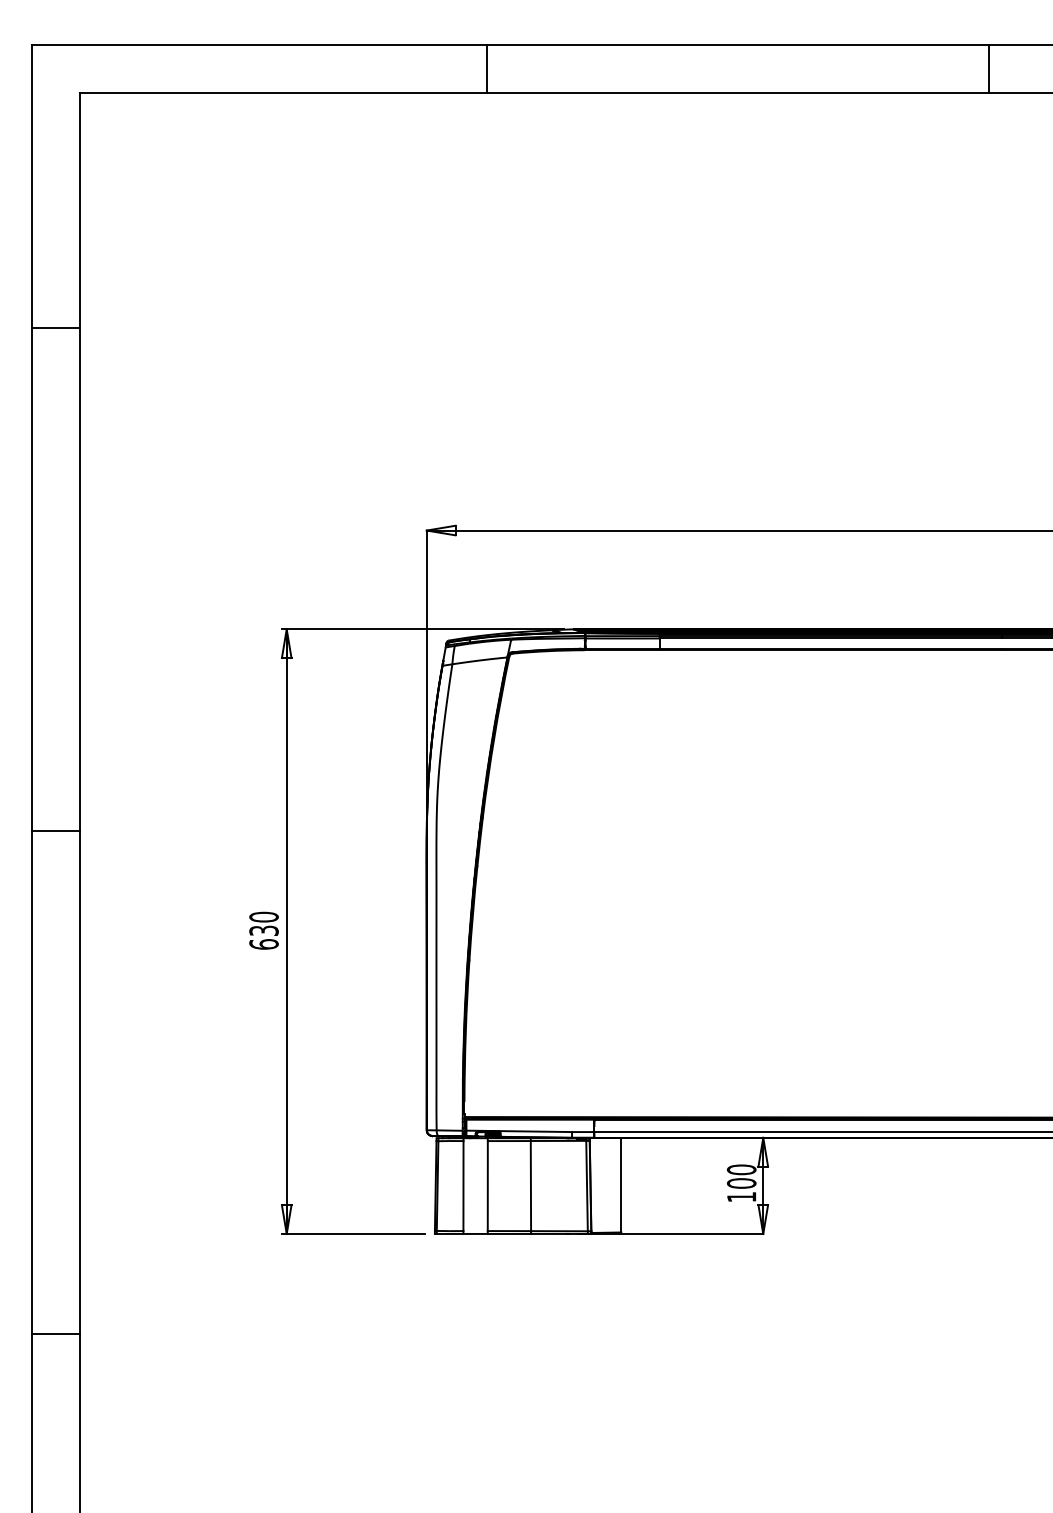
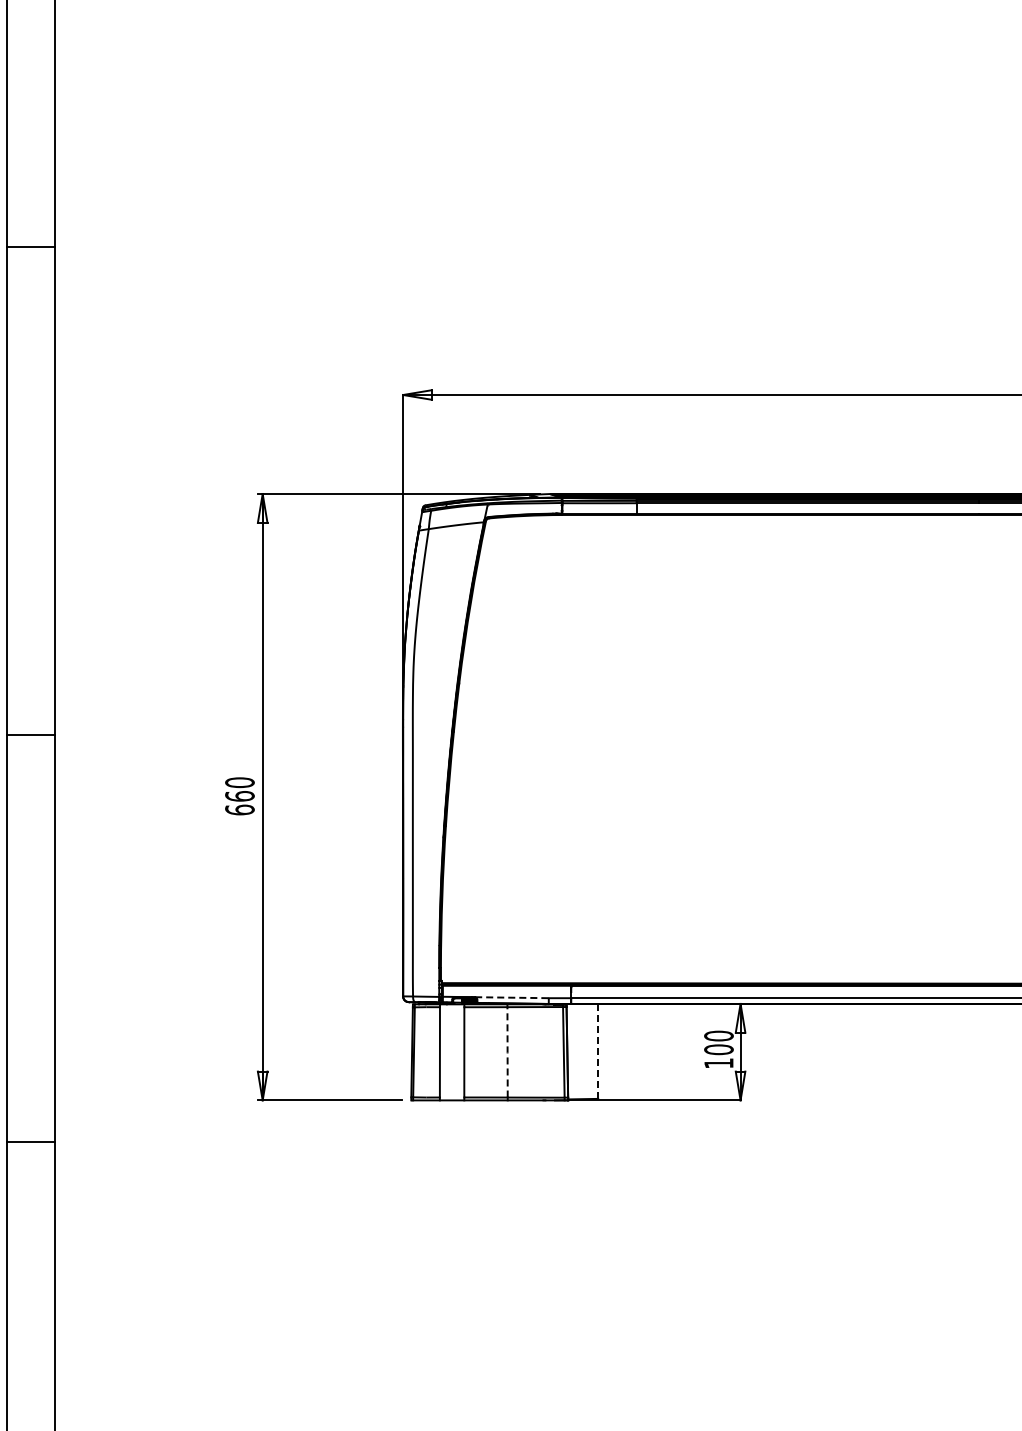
line: (55, 327) -> (30, 246), moved
line: (55, 830) -> (30, 734), moved
text: (263, 930) -> (239, 796), 630 -> 660
line: (535, 1131) -> (512, 997), solid -> dashed
line: (621, 1184) -> (598, 1050), solid -> dashed
line: (530, 1186) -> (507, 1052), solid -> dashed
line: (55, 1333) -> (30, 1142), moved

